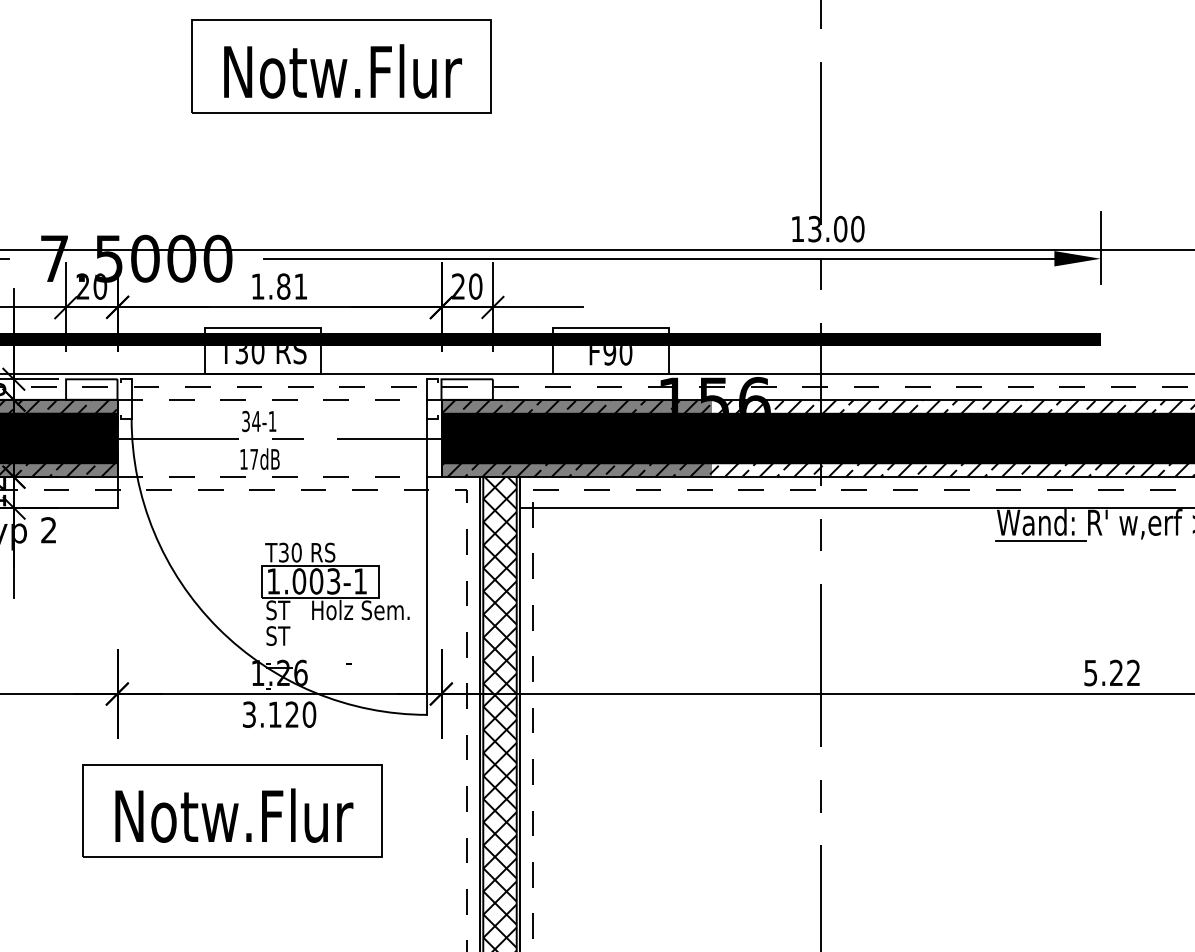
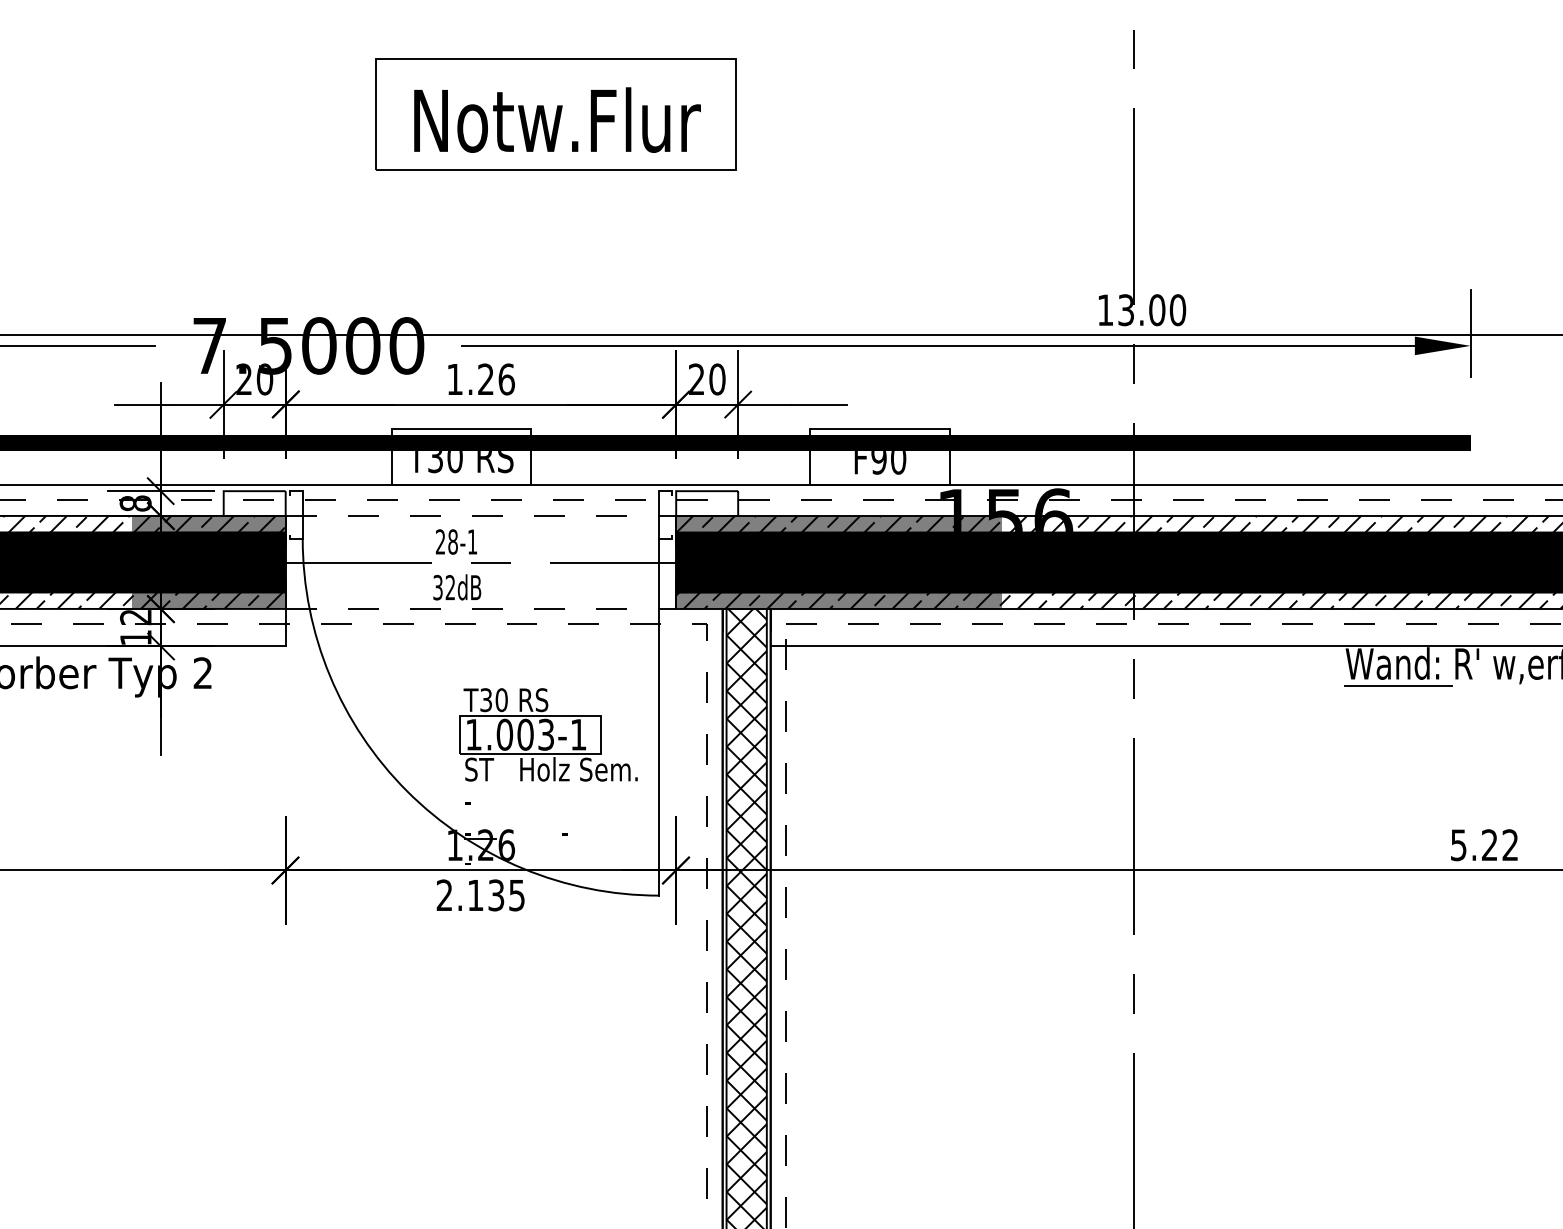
text: (292, 286) -> (496, 379), 1.81 -> 1.26
text: (251, 421) -> (447, 541), 34-1 -> 28-1
text: (249, 459) -> (444, 587), 17dB -> 32dB
text: (278, 635) -> (479, 800), ST -> -
text: (279, 714) -> (480, 895), 3.120 -> 2.135
part: (232, 811) -> (424, 1011), removed

